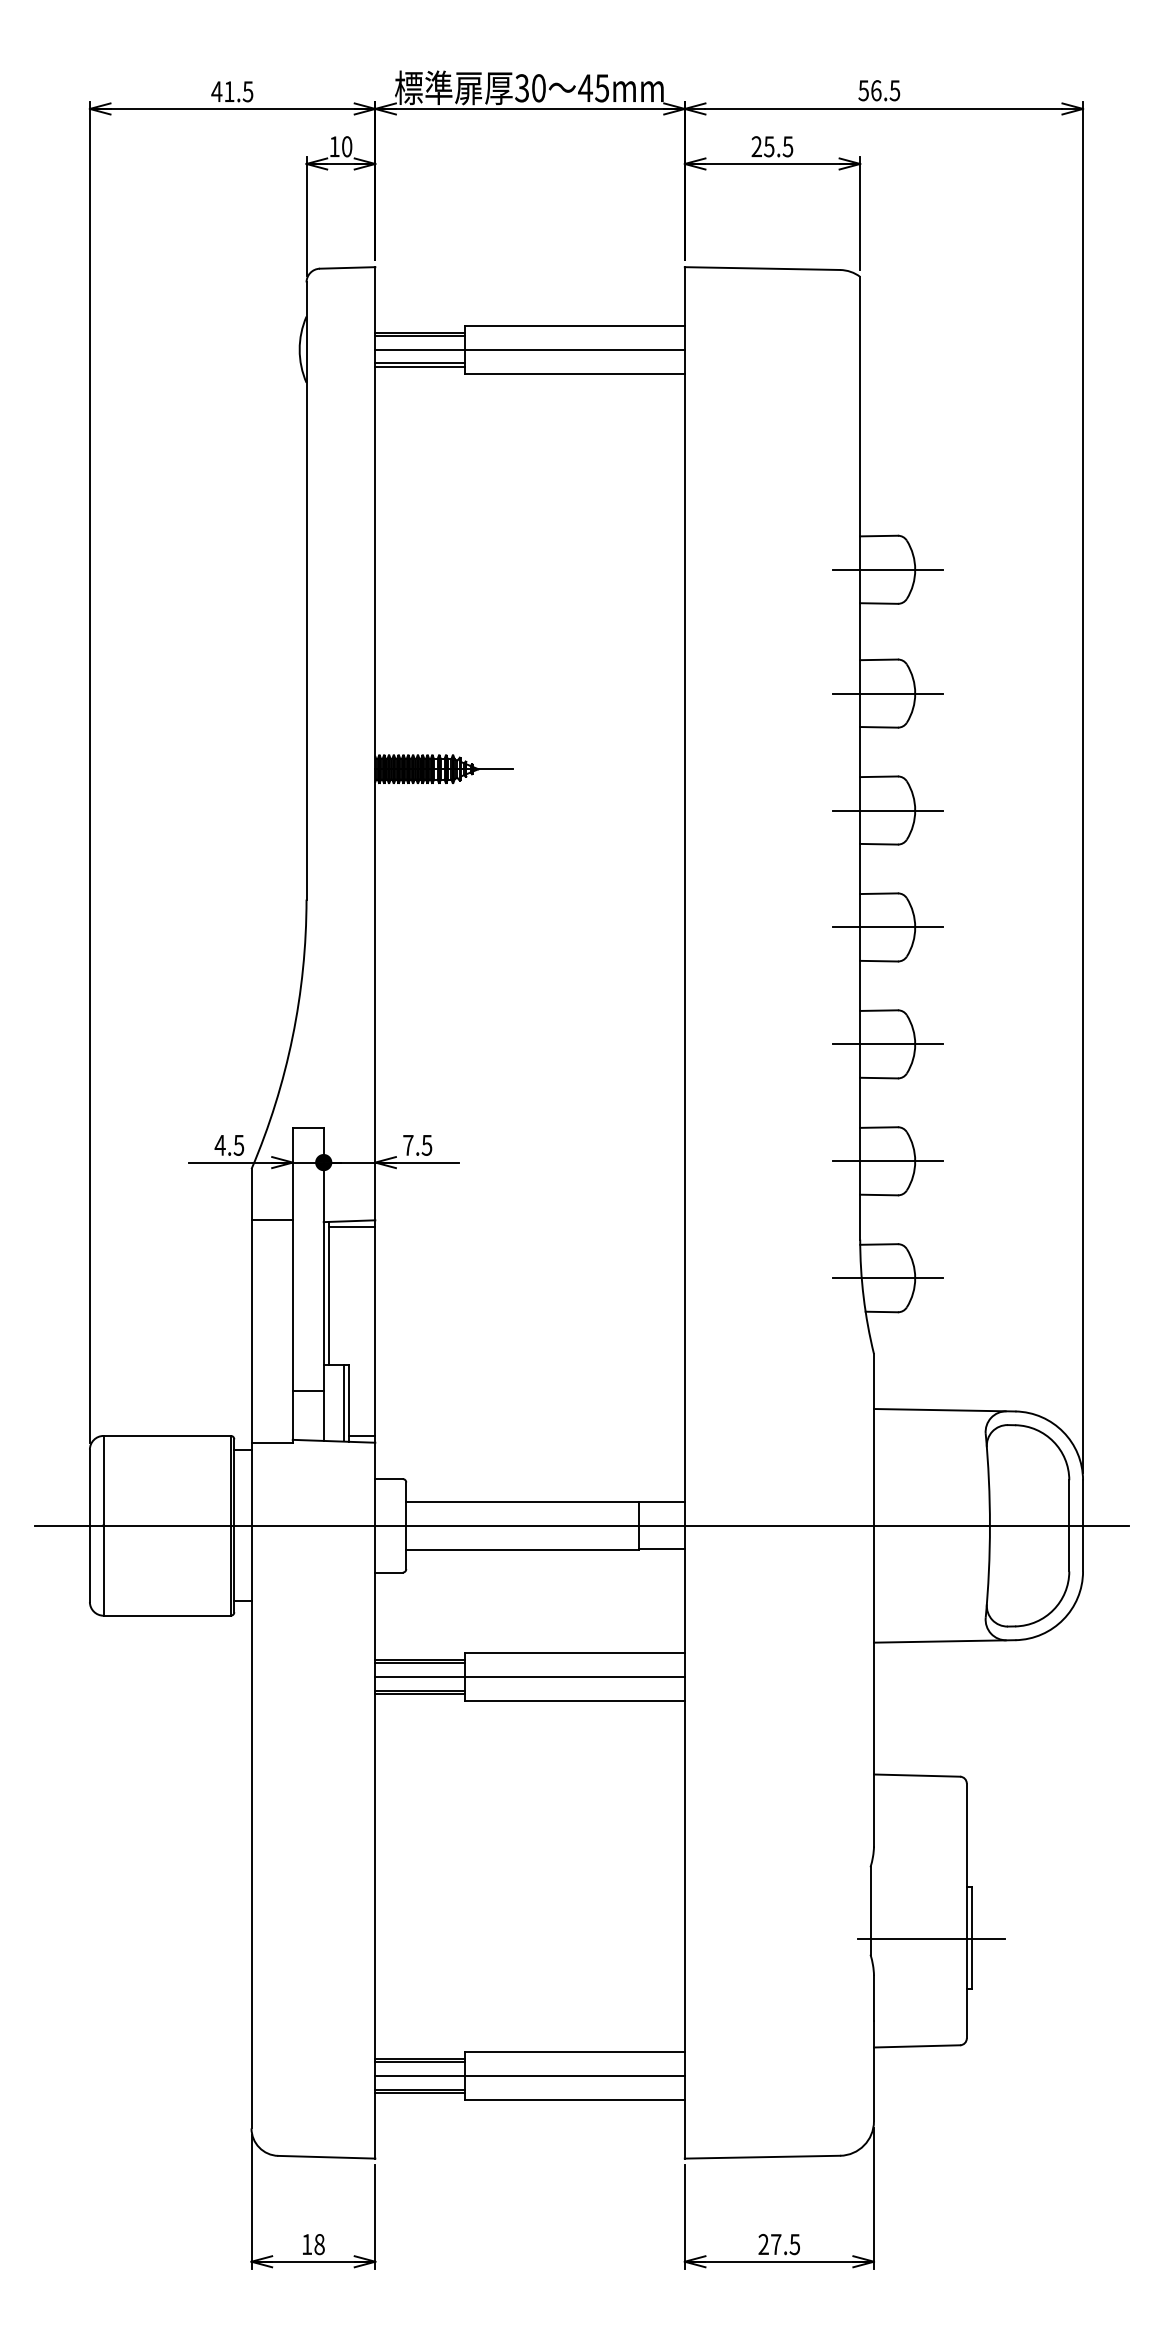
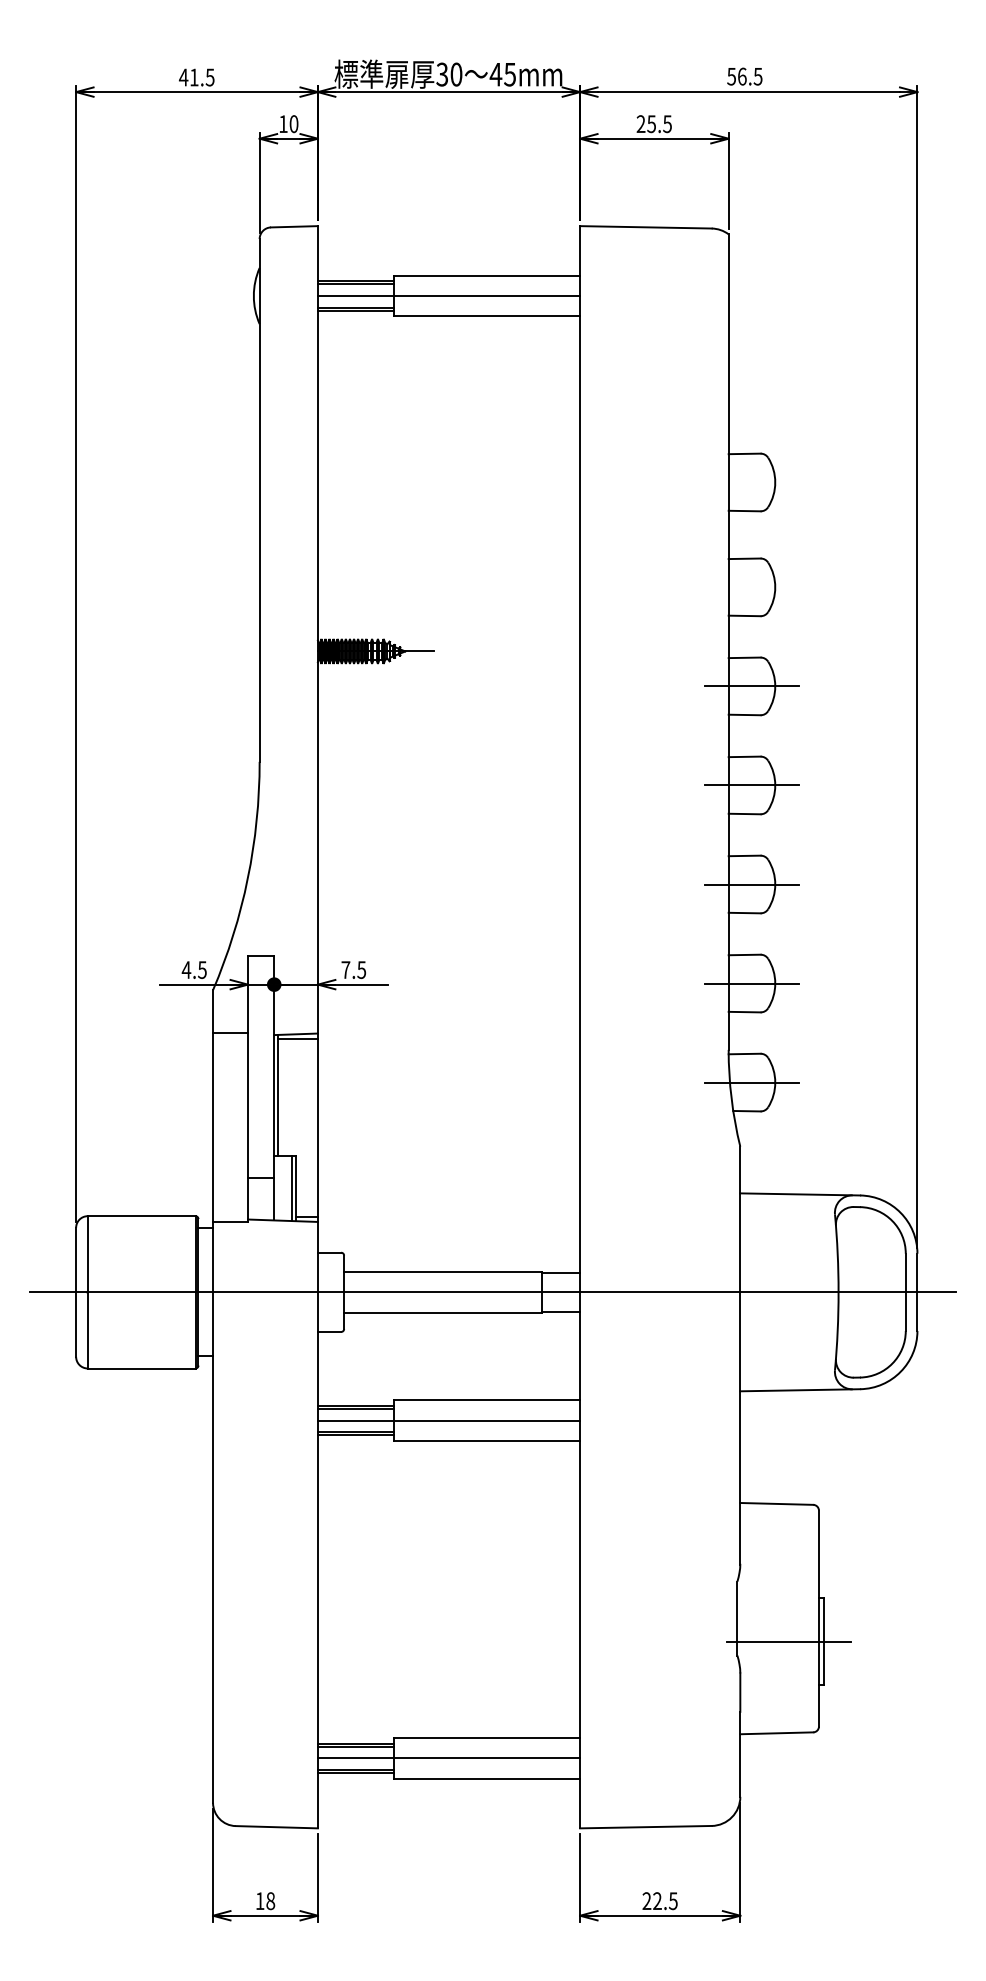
line: (887, 569) -> (751, 482), removed
line: (887, 693) -> (751, 587), removed
text: (776, 2243) -> (657, 1900), 27.5 -> 22.5

